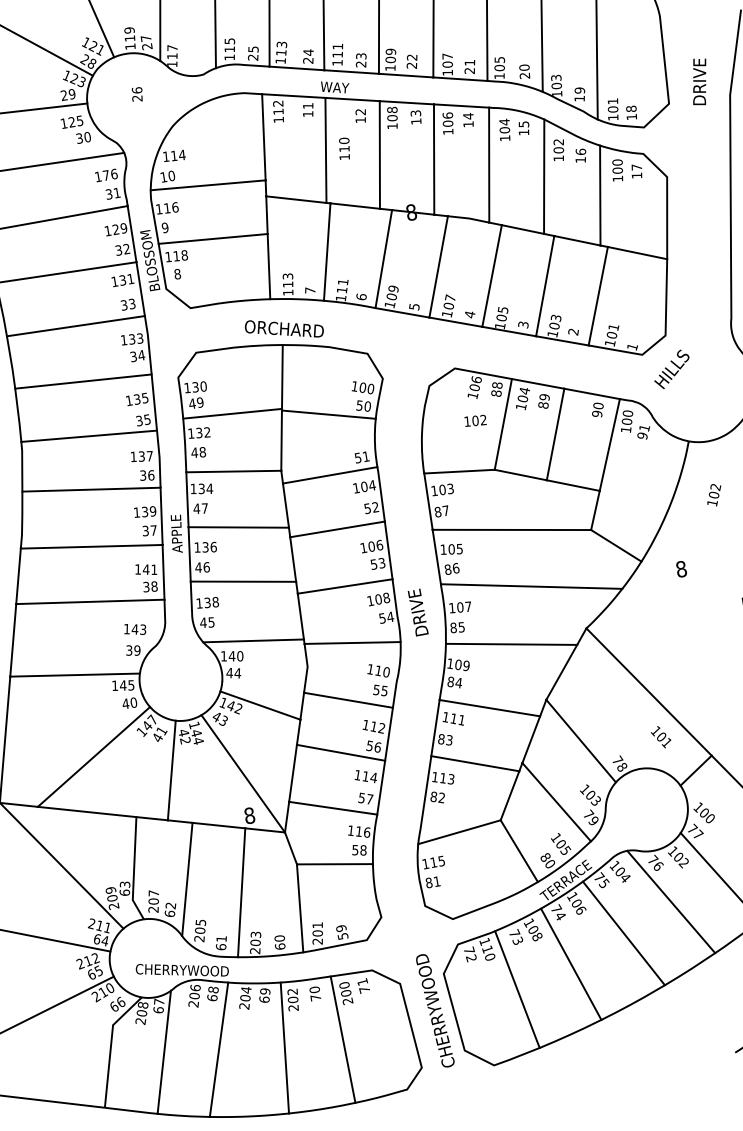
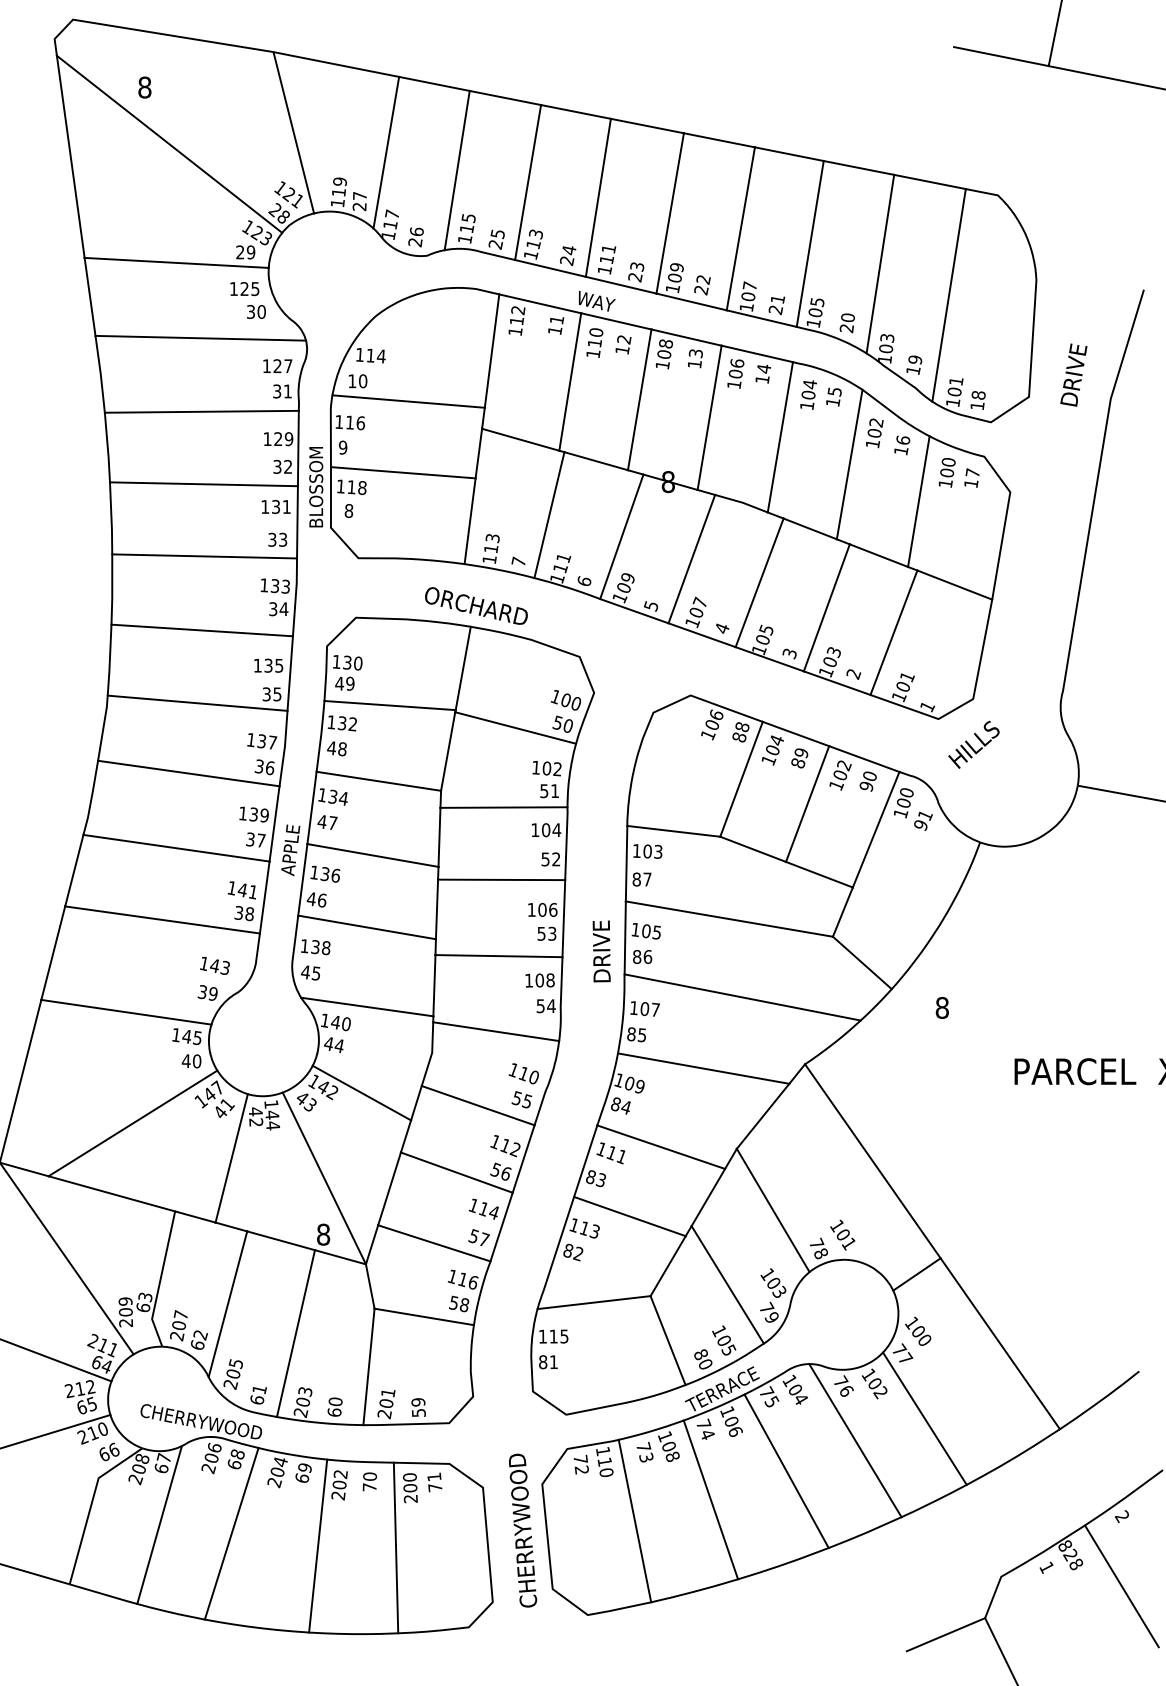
text: (136, 94) -> (415, 237), moved
text: (344, 148) -> (594, 342), moved
text: (109, 175) -> (282, 366), 176 -> 127
text: (475, 420) -> (546, 768), moved
text: (714, 495) -> (840, 775), moved
text: (418, 612) -> (601, 951), moved
text: (660, 736) -> (842, 1234), moved

